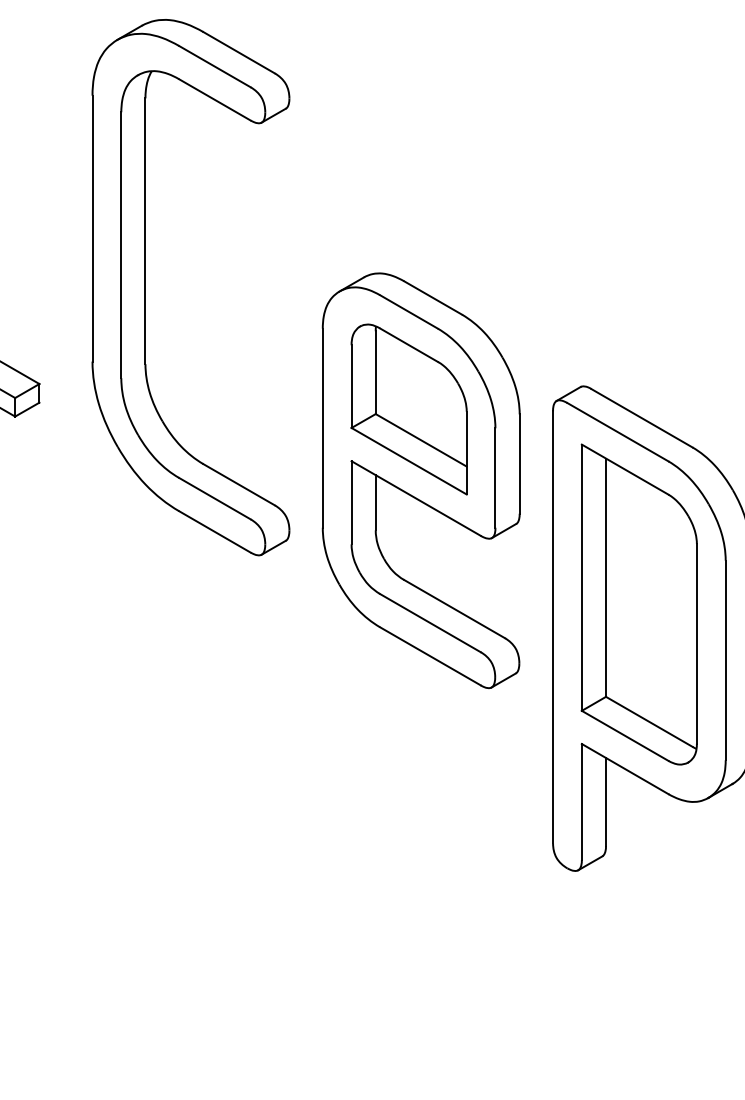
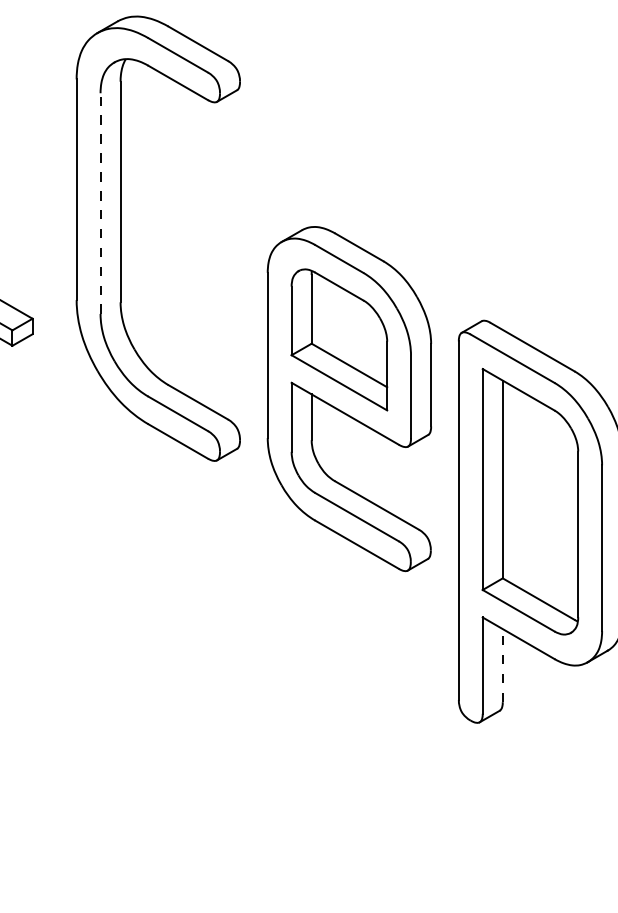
line: (121, 245) -> (100, 203), solid -> dashed
line: (605, 801) -> (502, 665), solid -> dashed

